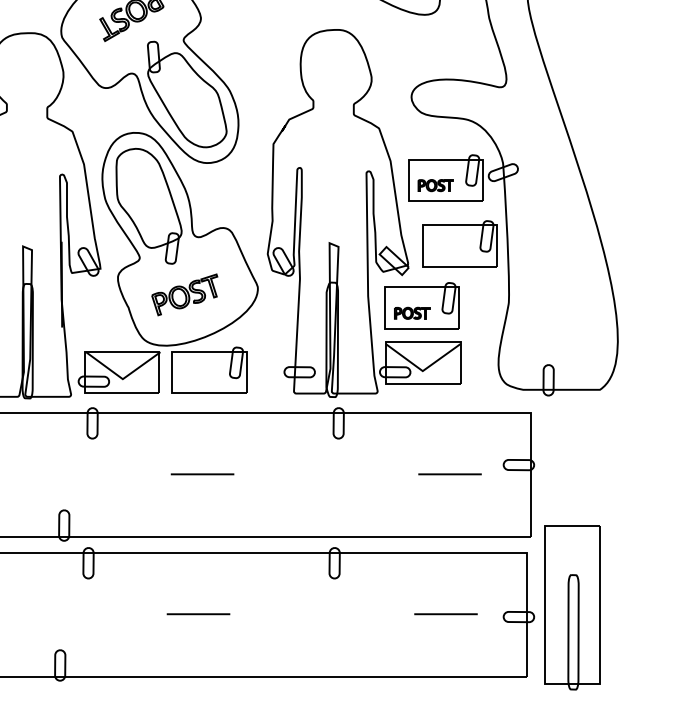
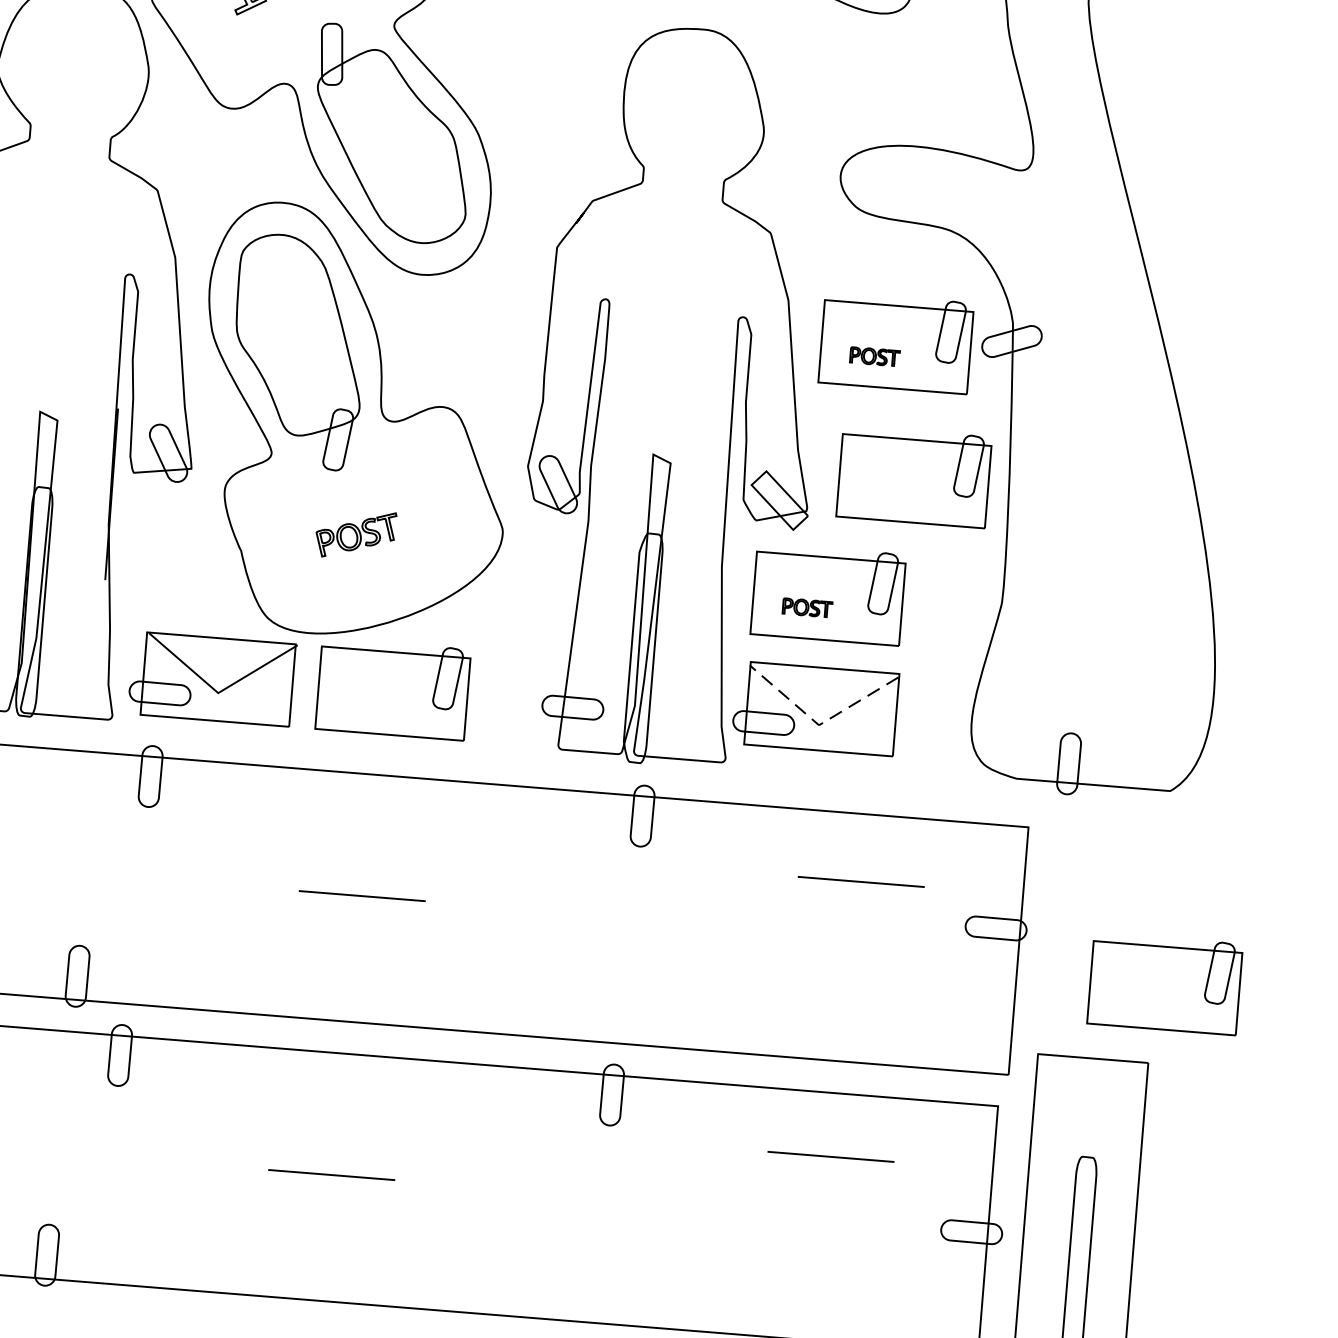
part: (435, 185) -> (874, 356), size x0.7
part: (184, 294) -> (355, 533), size x0.6
part: (412, 312) -> (807, 606), size x0.7
line: (422, 371) -> (818, 725), solid -> dashed
line: (449, 474) -> (860, 882), moved
part: (604, 485) -> (1163, 983), added
line: (445, 614) -> (829, 1157), moved

